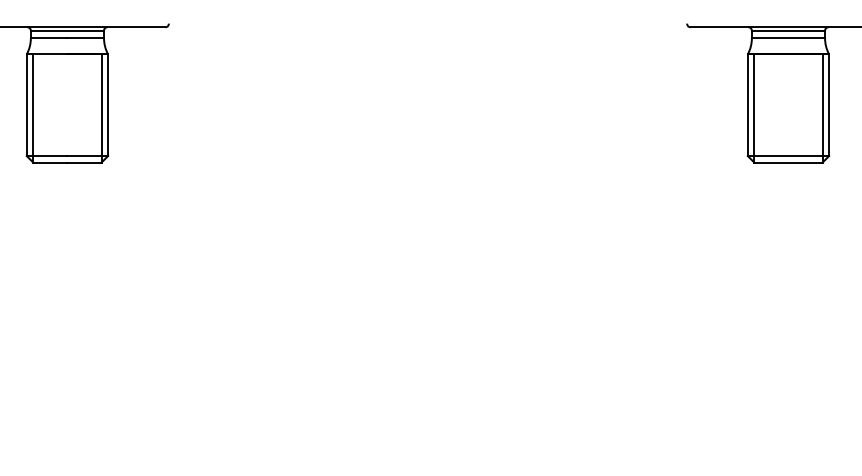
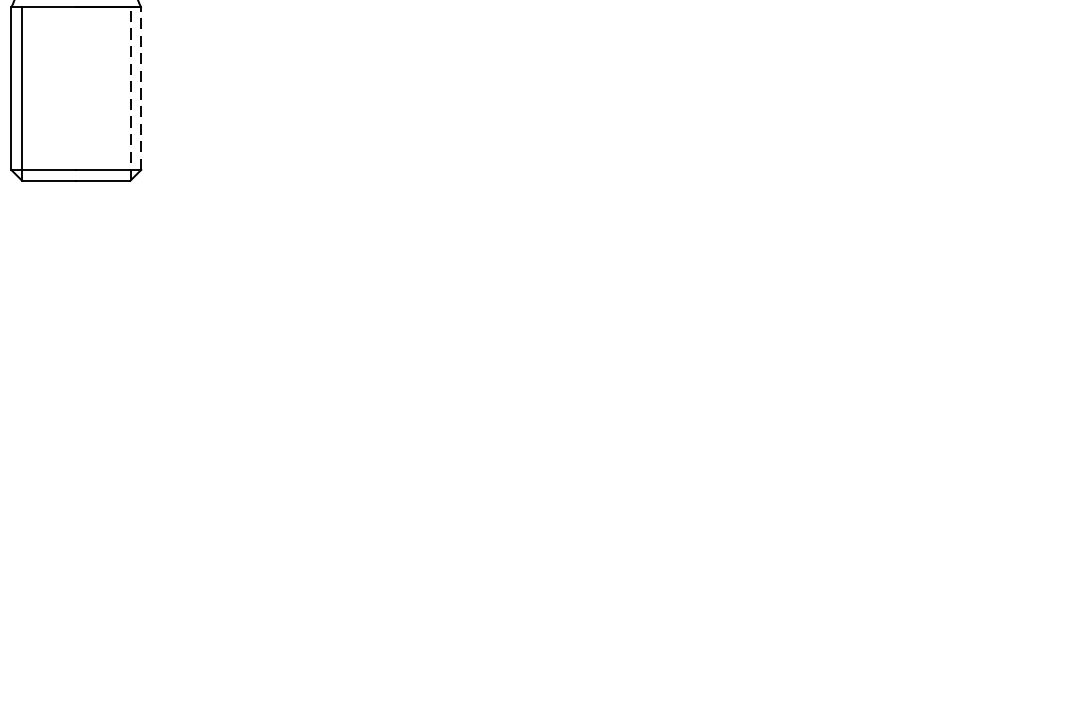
line: (108, 105) -> (141, 89), solid -> dashed
line: (101, 108) -> (130, 93), solid -> dashed

